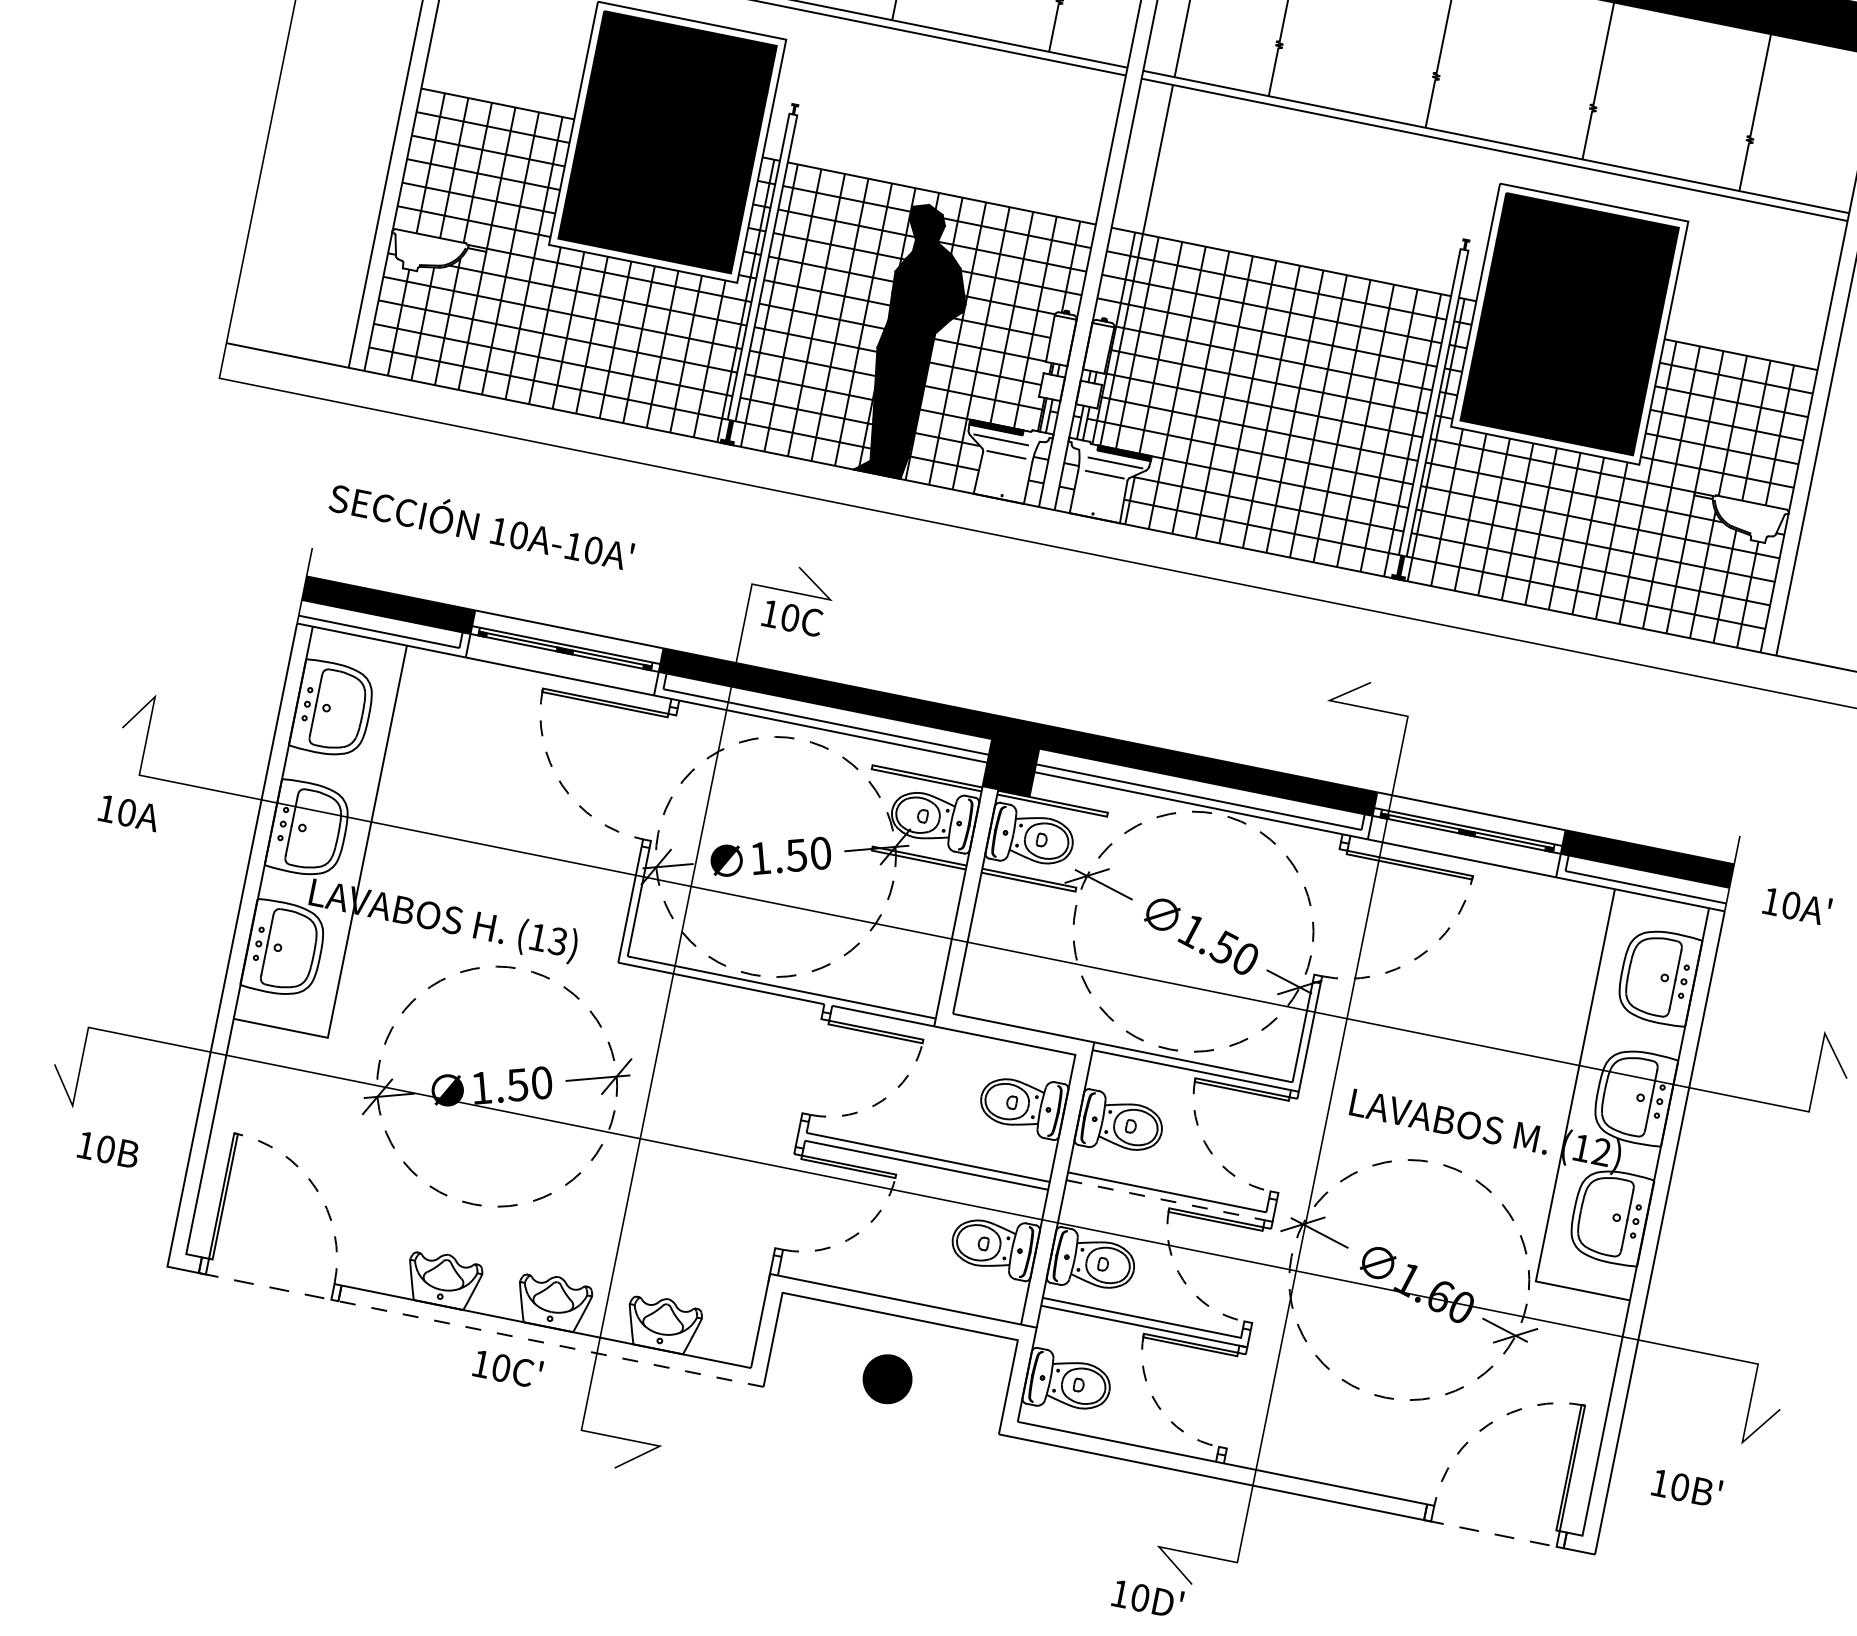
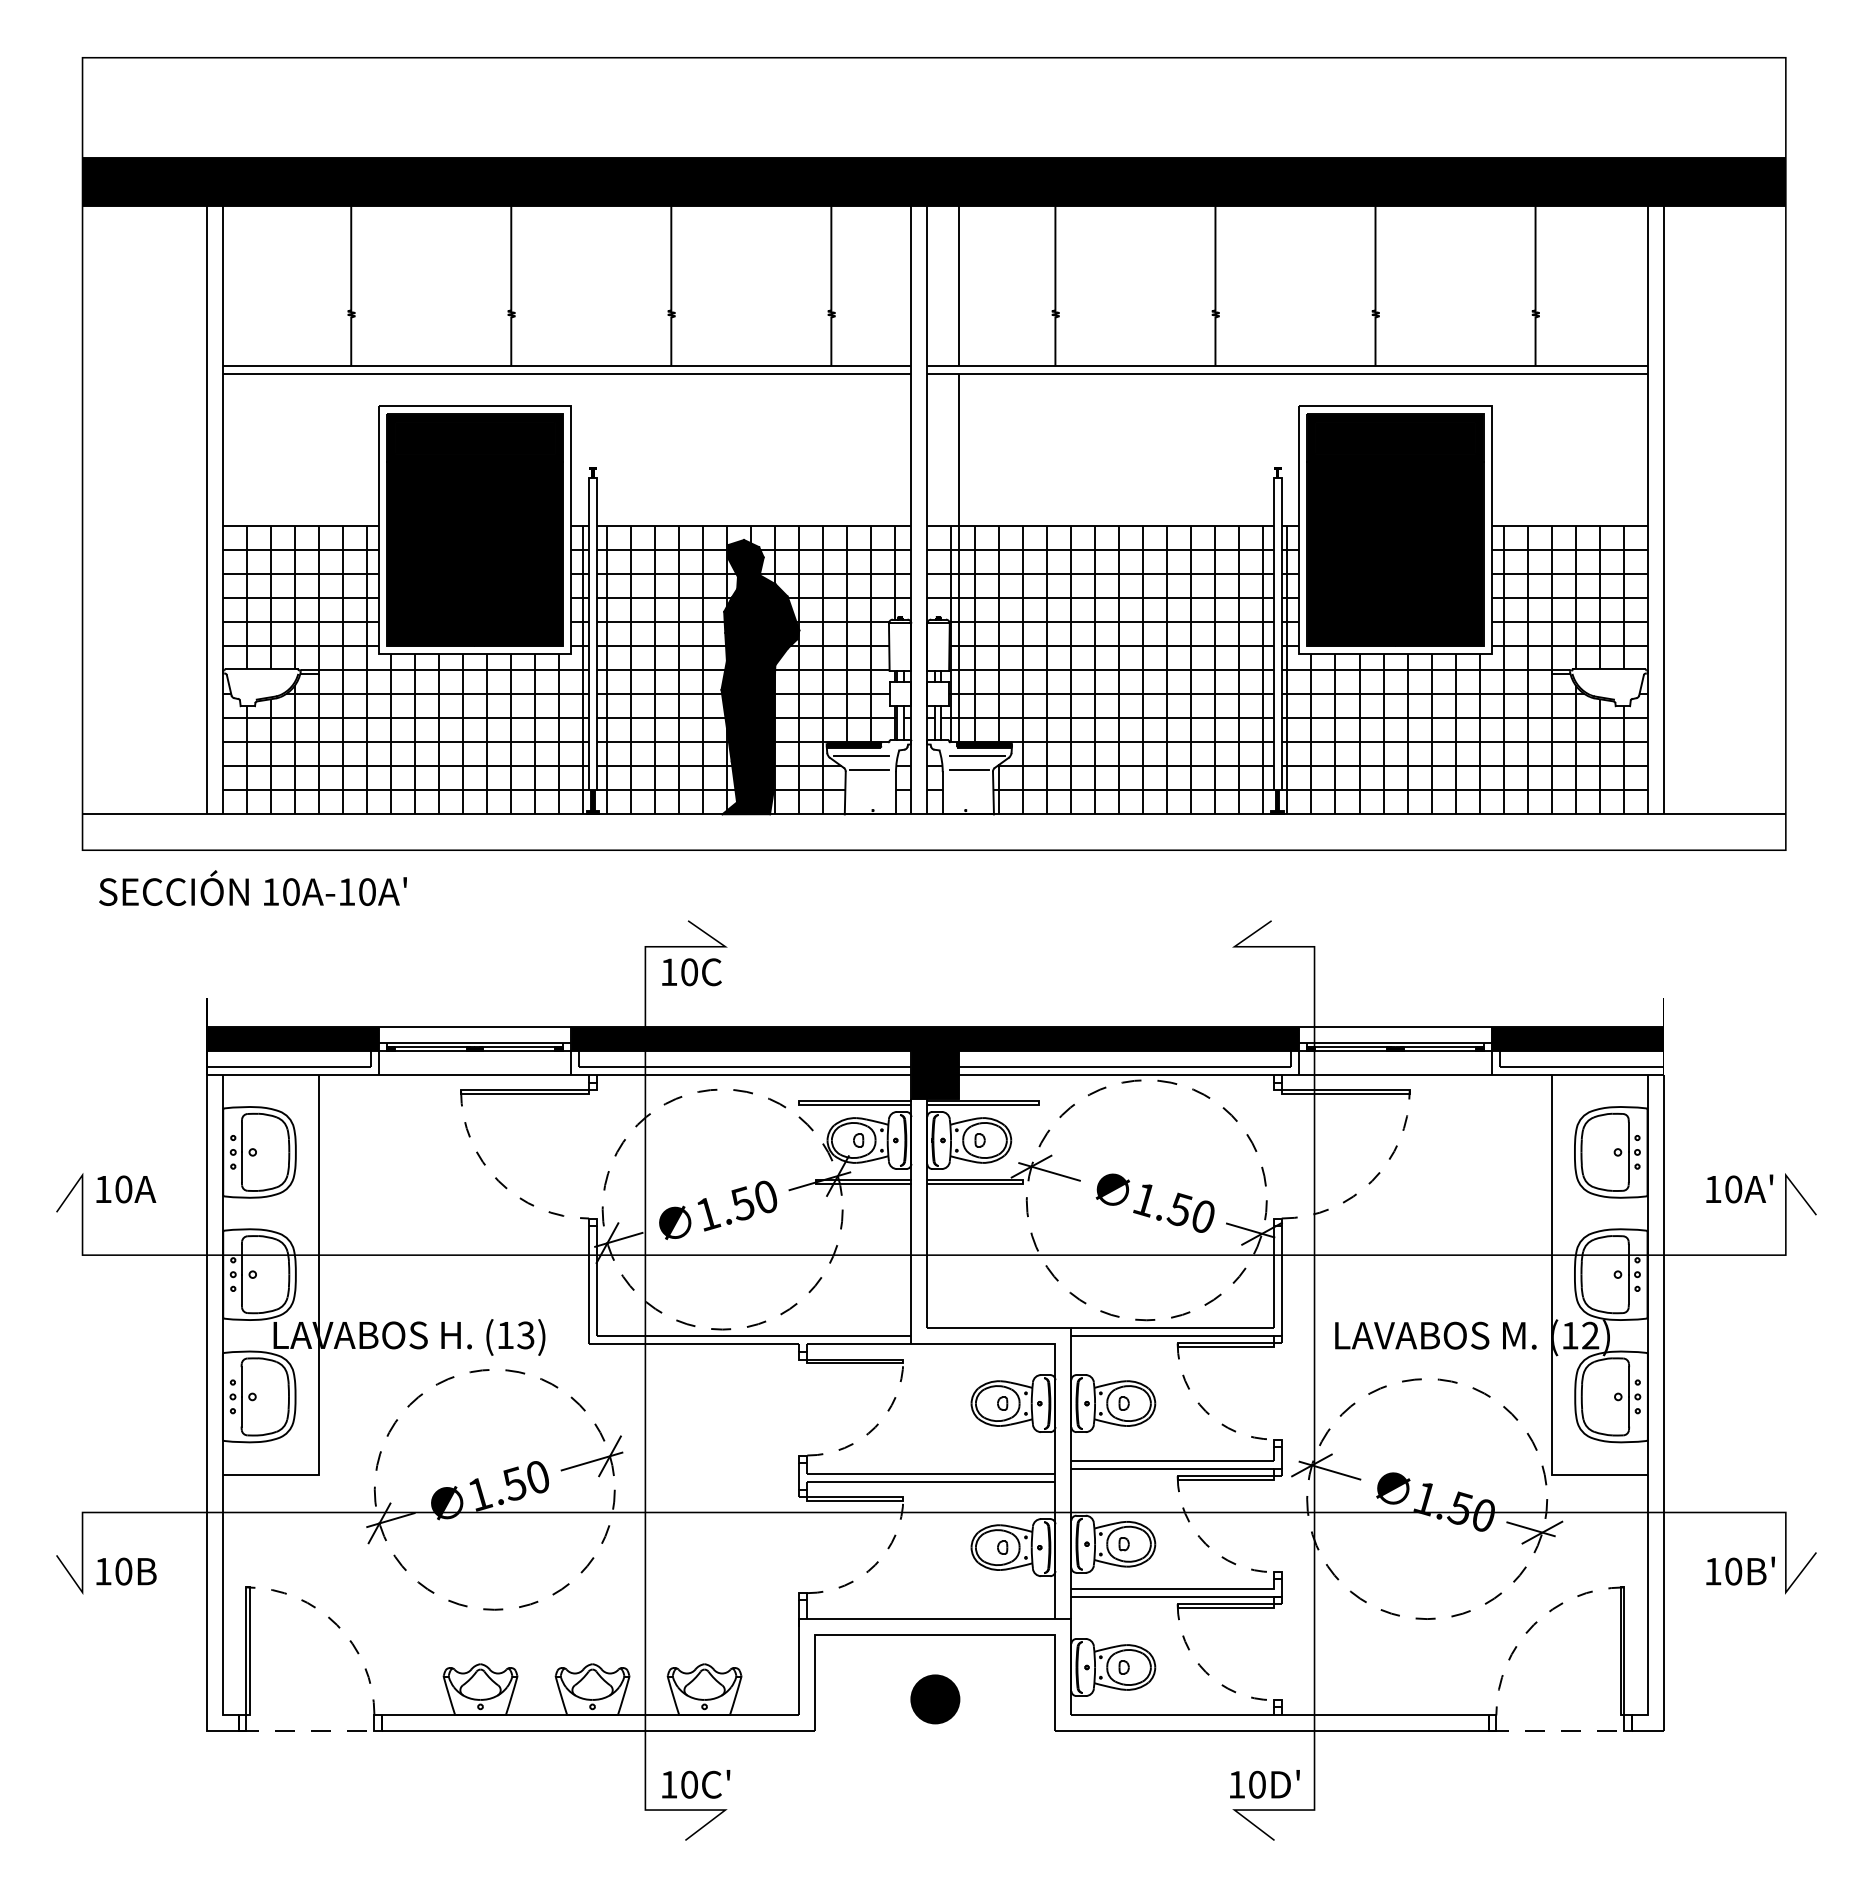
text: (481, 523) -> (252, 887), moved
text: (129, 813) -> (126, 1189), moved
text: (1797, 905) -> (1739, 1188), moved
text: (108, 1149) -> (126, 1571), moved
line: (1166, 1199) -> (1173, 1468), dashed -> solid
text: (1440, 1295) -> (1460, 1508), 1.60 -> 1.50
line: (550, 1344) -> (598, 1731), dashed -> solid
text: (508, 1369) -> (696, 1784), moved
text: (1687, 1487) -> (1740, 1570), moved
text: (1147, 1599) -> (1264, 1784), moved

